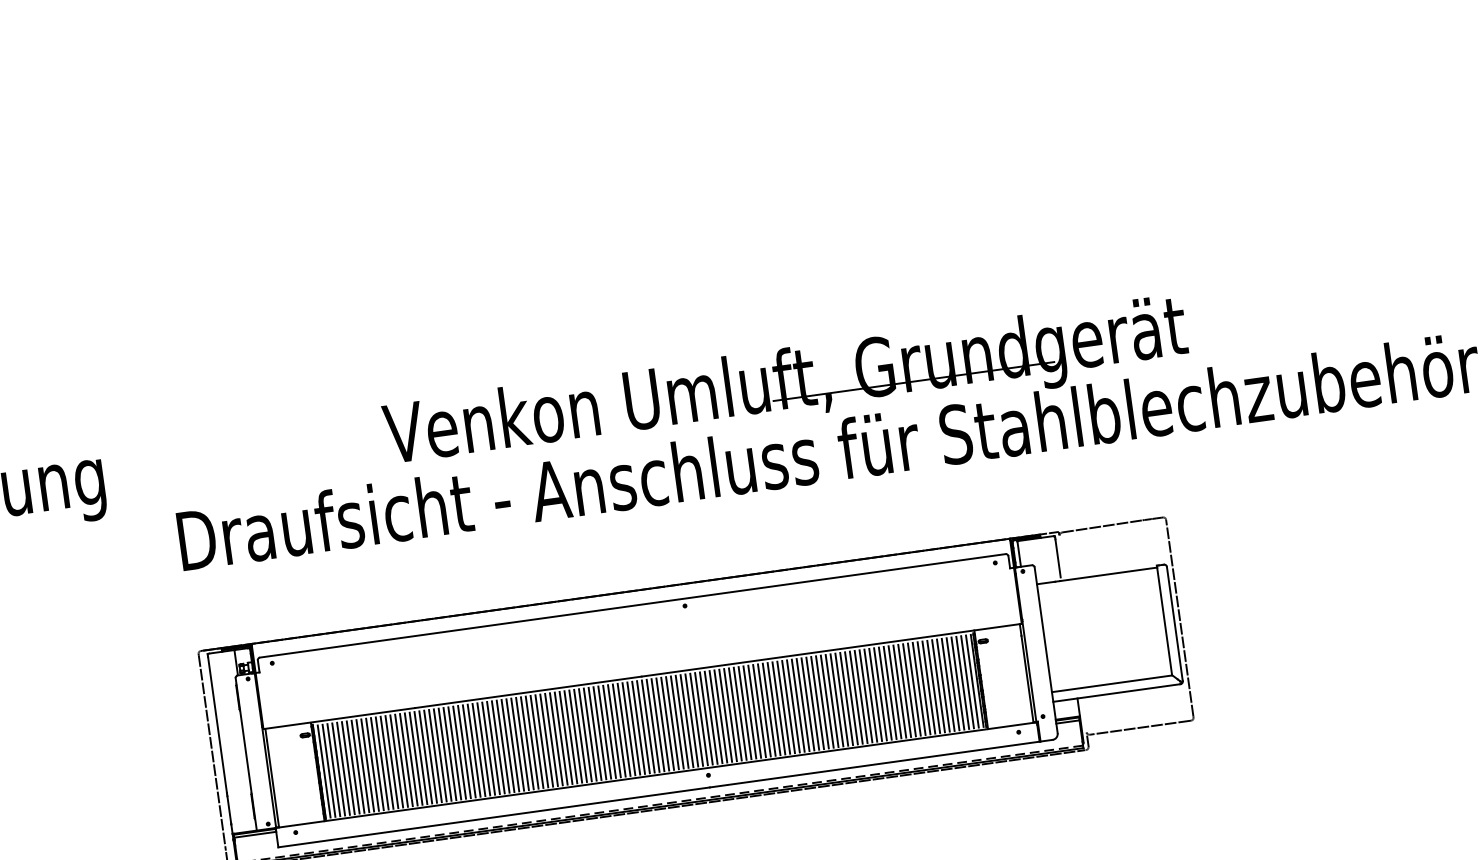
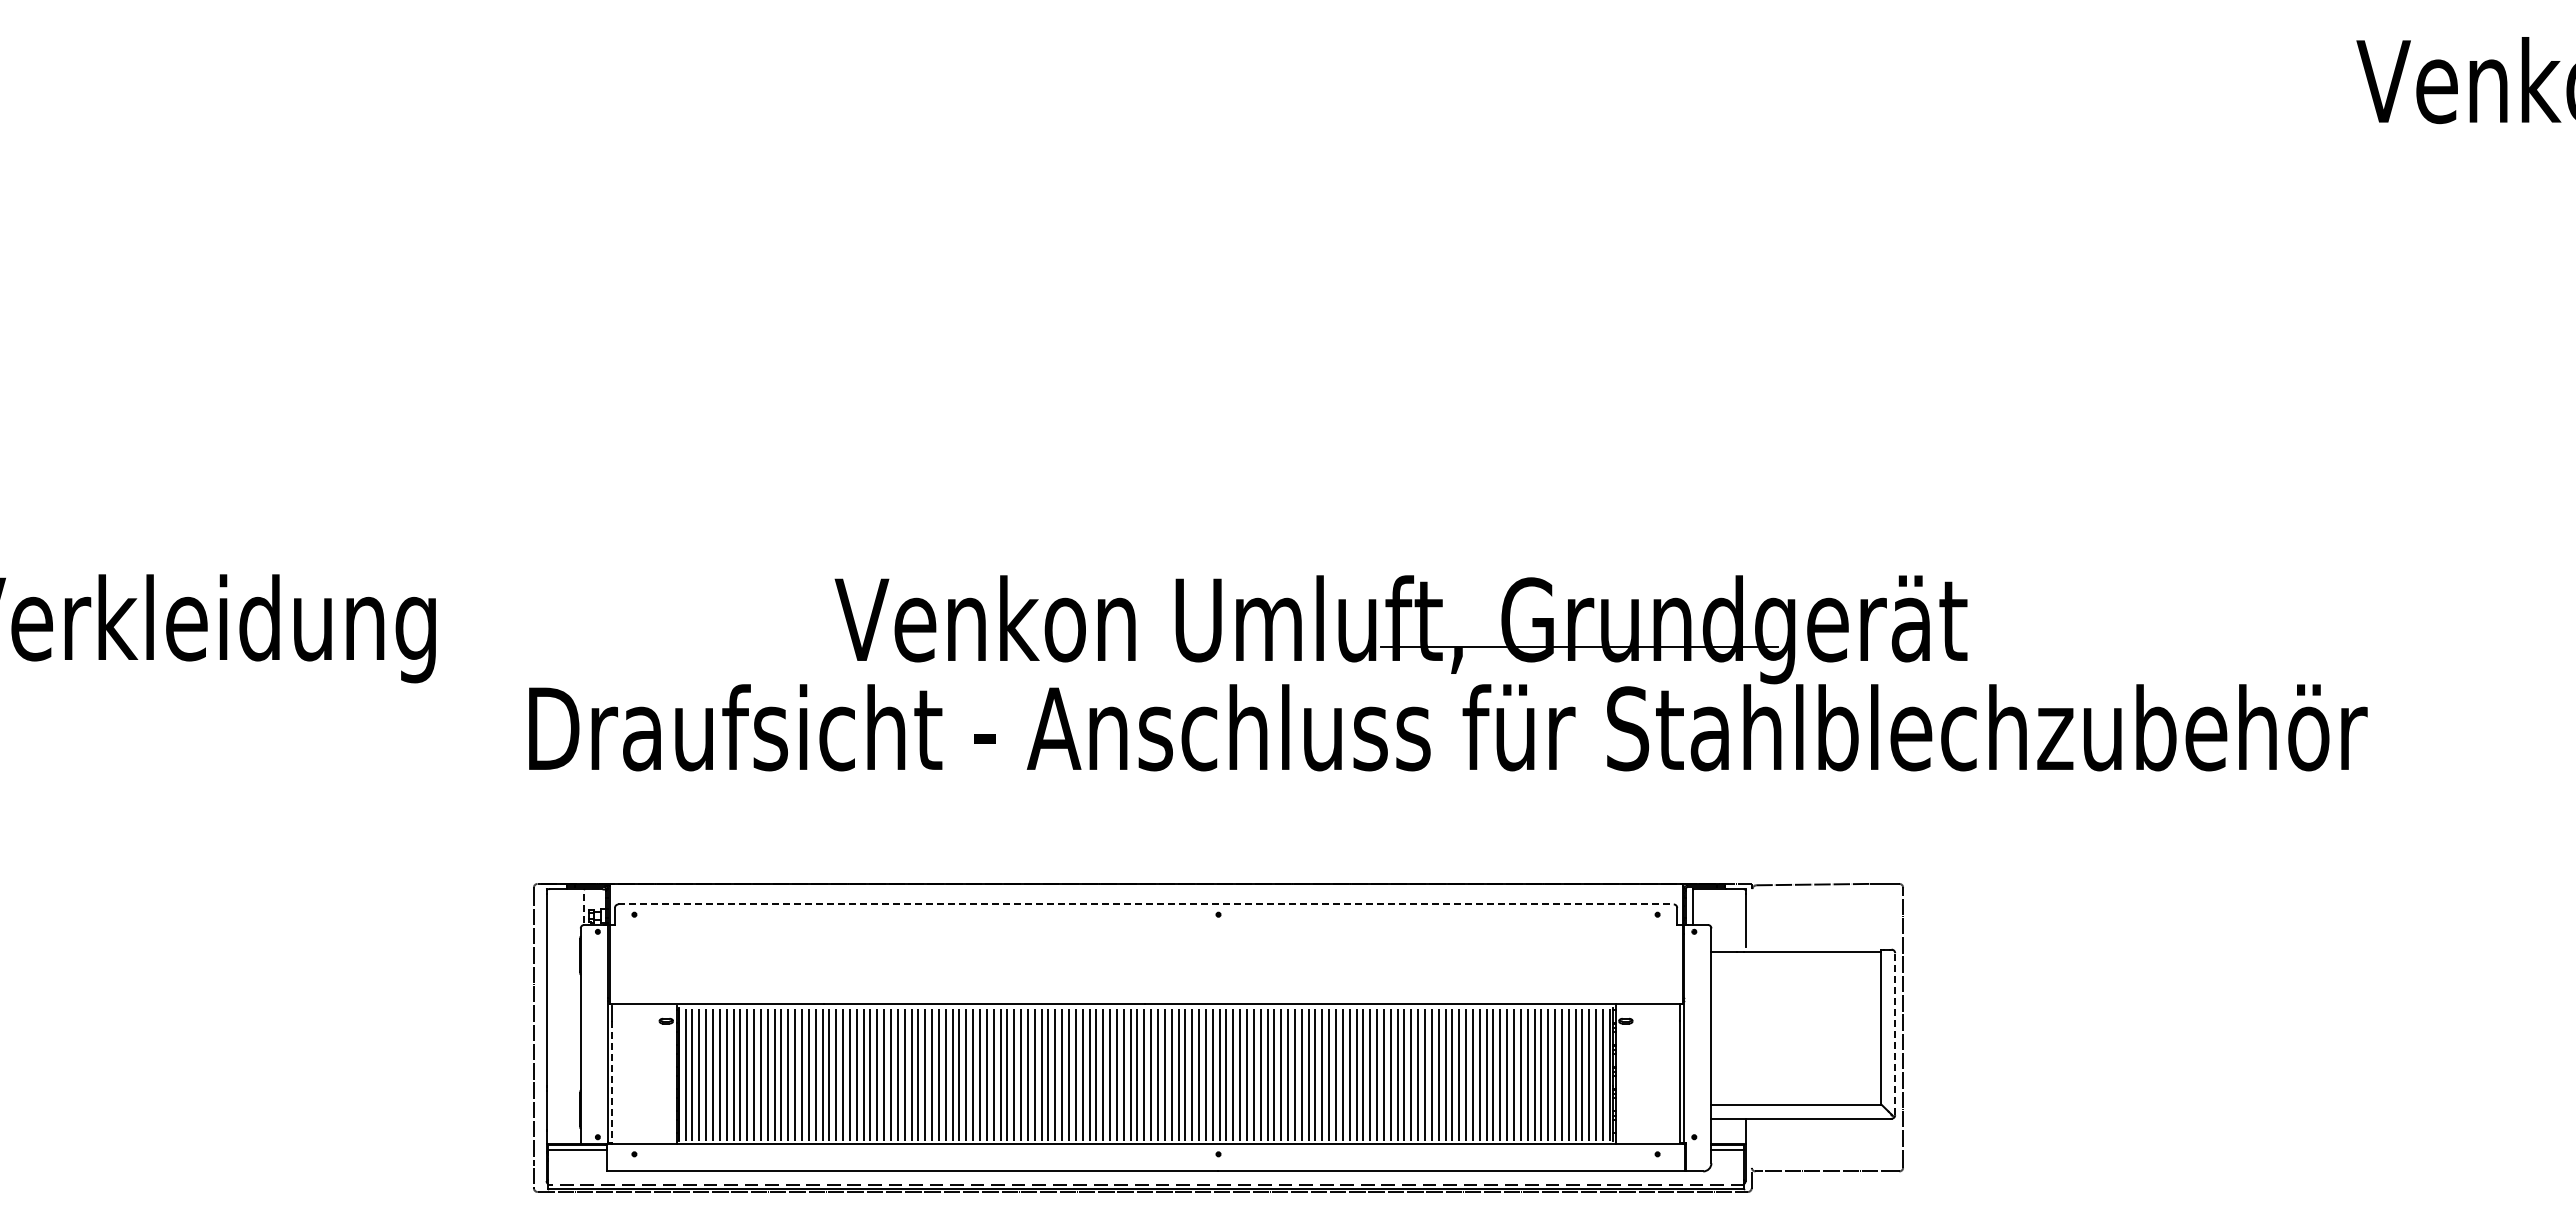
line: (633, 605) -> (1146, 904), solid -> dashed
line: (1175, 623) -> (1895, 1033), solid -> dashed
line: (236, 662) -> (584, 906), solid -> dashed
line: (273, 783) -> (612, 1082), solid -> dashed

